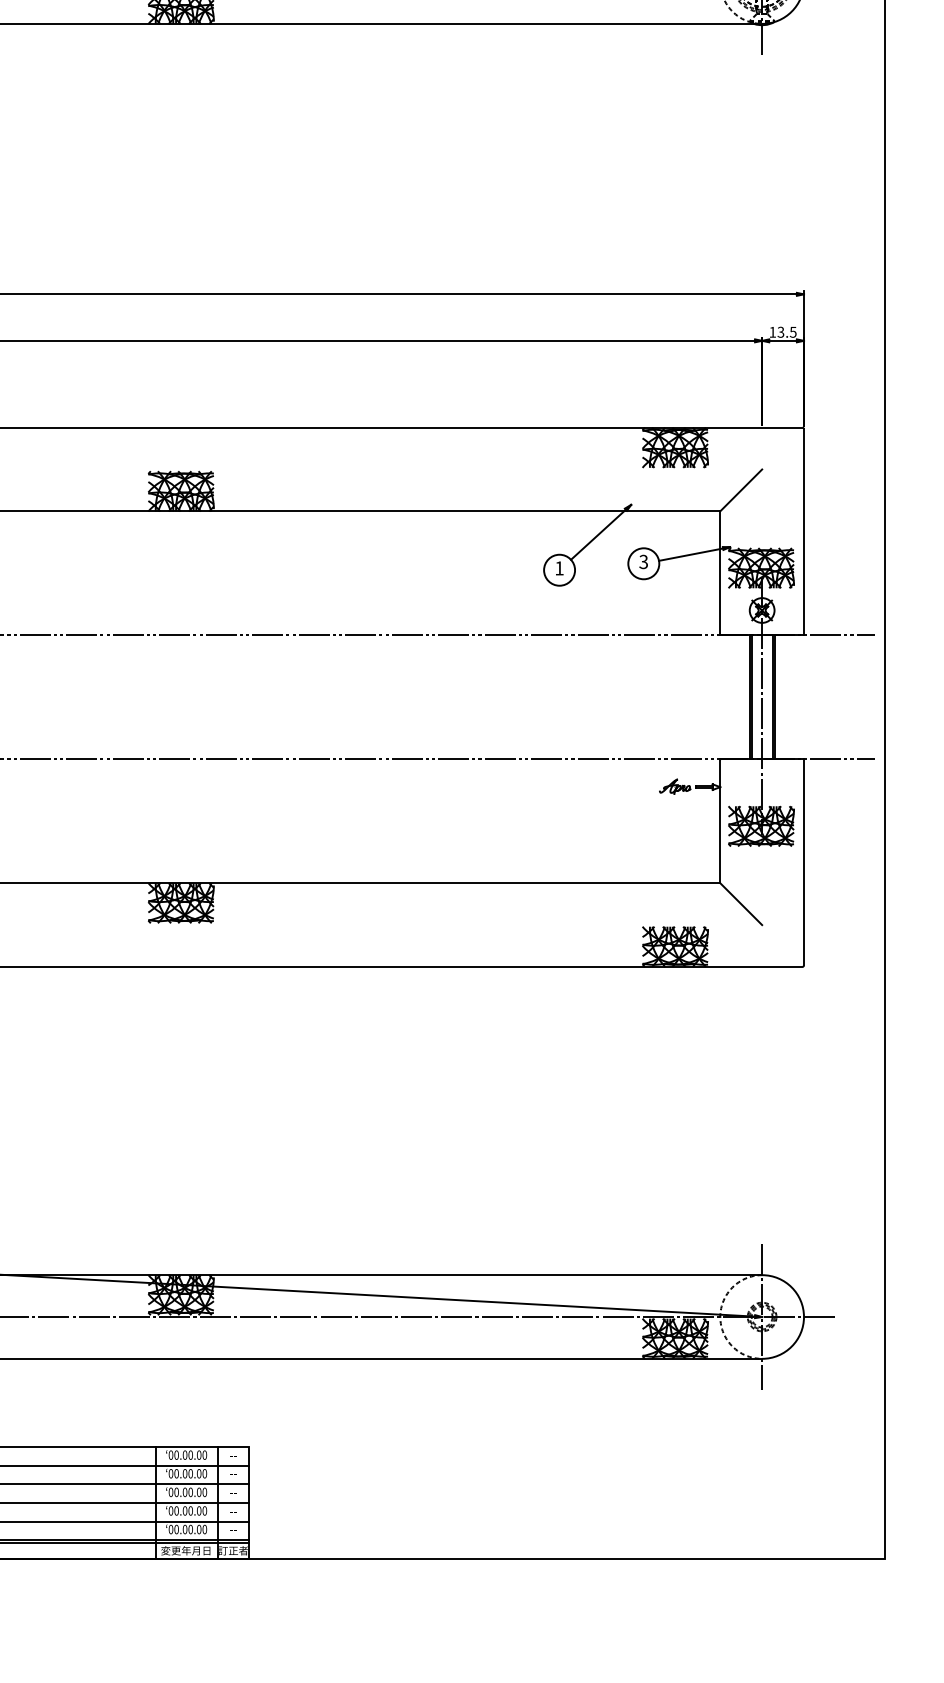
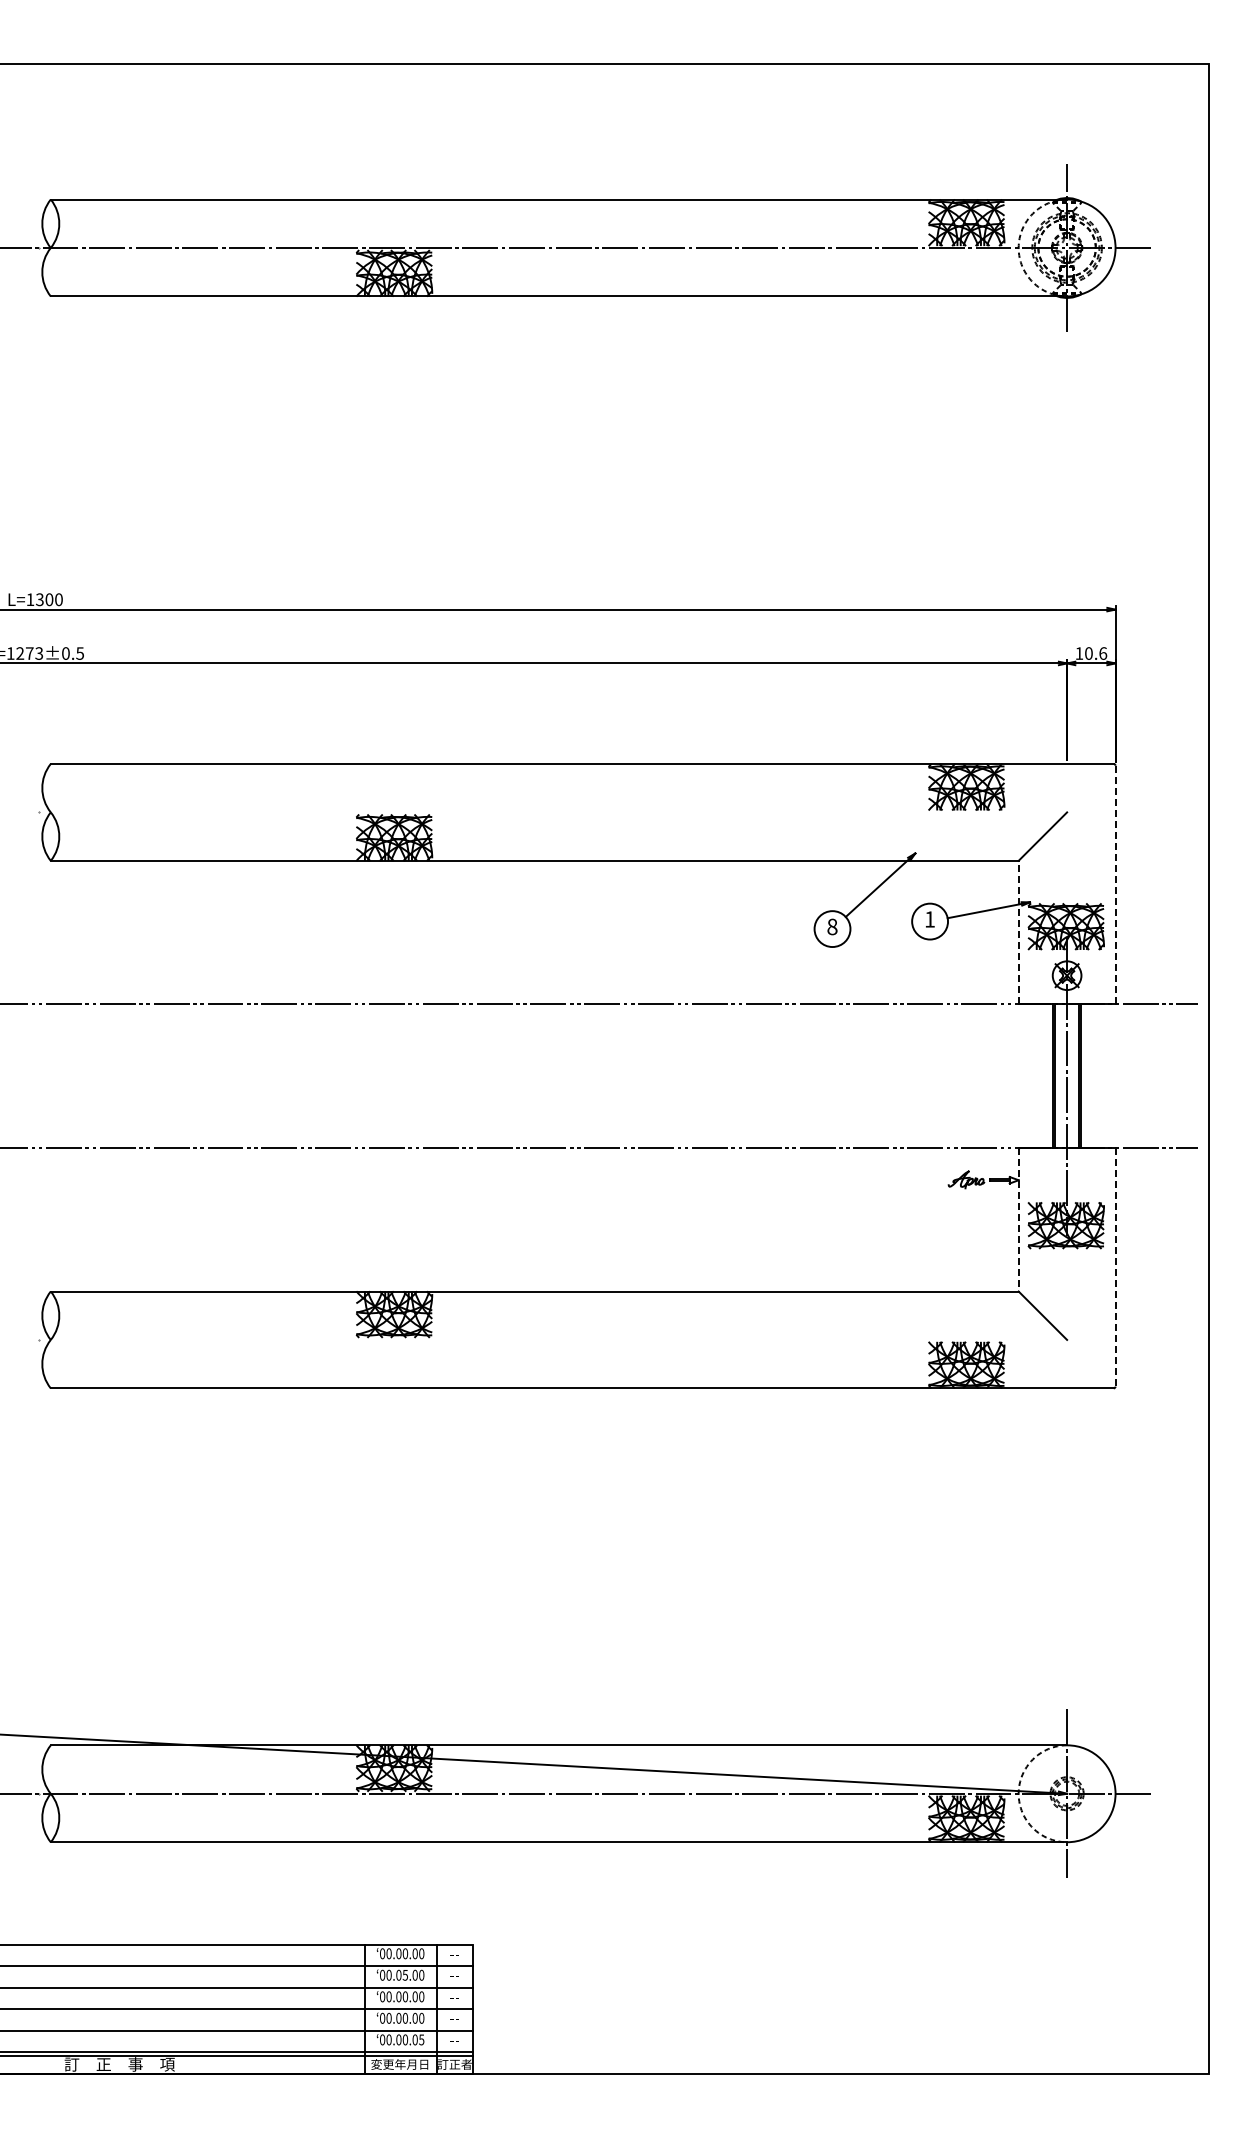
text: (787, 332) -> (1096, 653), 13.5 -> 10.6
line: (803, 531) -> (1115, 884), solid -> dashed
text: (643, 561) -> (929, 919), 3 -> 1
text: (559, 568) -> (832, 926), 1 -> 8
line: (720, 573) -> (1018, 932), solid -> dashed
line: (720, 821) -> (1018, 1219), solid -> dashed
line: (803, 862) -> (1115, 1267), solid -> dashed
text: (190, 1473) -> (405, 1974), 00.00.00 -> 00.05.00
text: (204, 1529) -> (421, 2039), 00.00.00 -> 00.00.05

